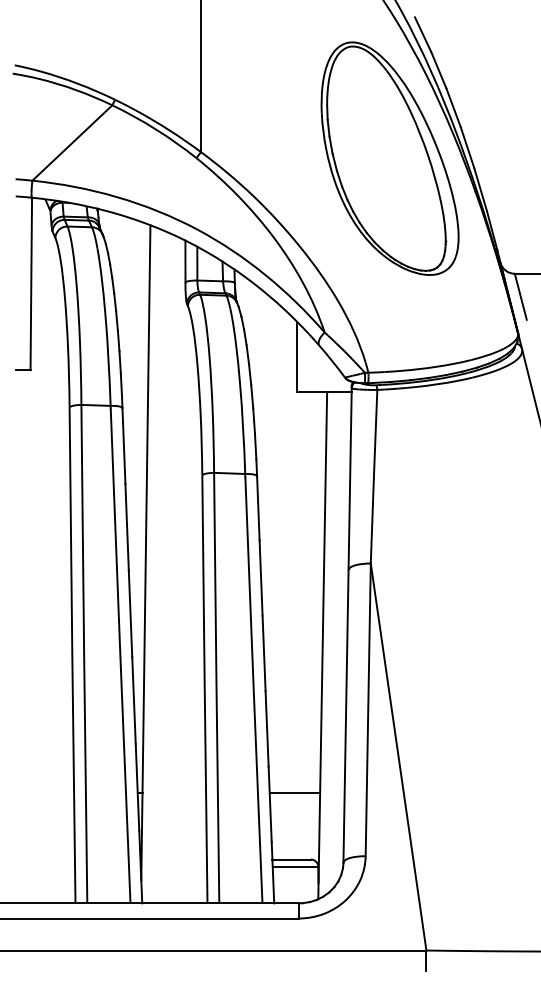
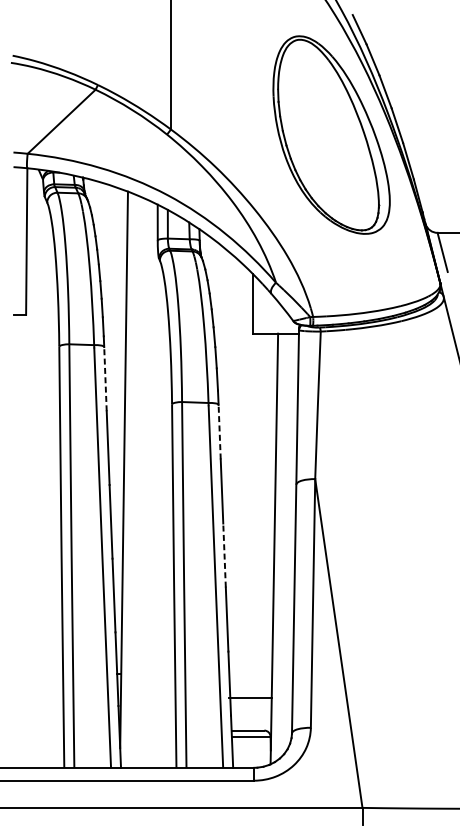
line: (123, 445) -> (105, 378), solid -> dashed
line: (258, 507) -> (219, 431), solid -> dashed
line: (264, 653) -> (224, 555), solid -> dashed
line: (294, 792) -> (250, 697), moved

